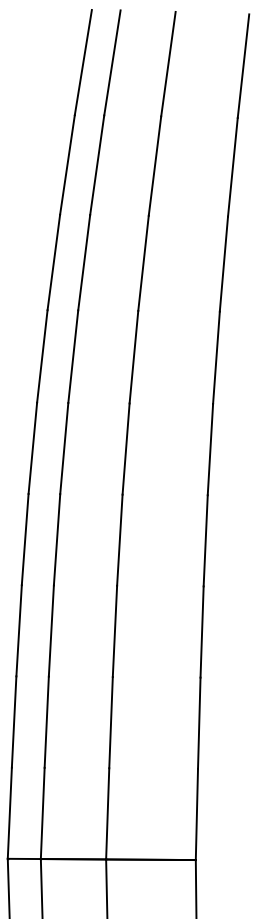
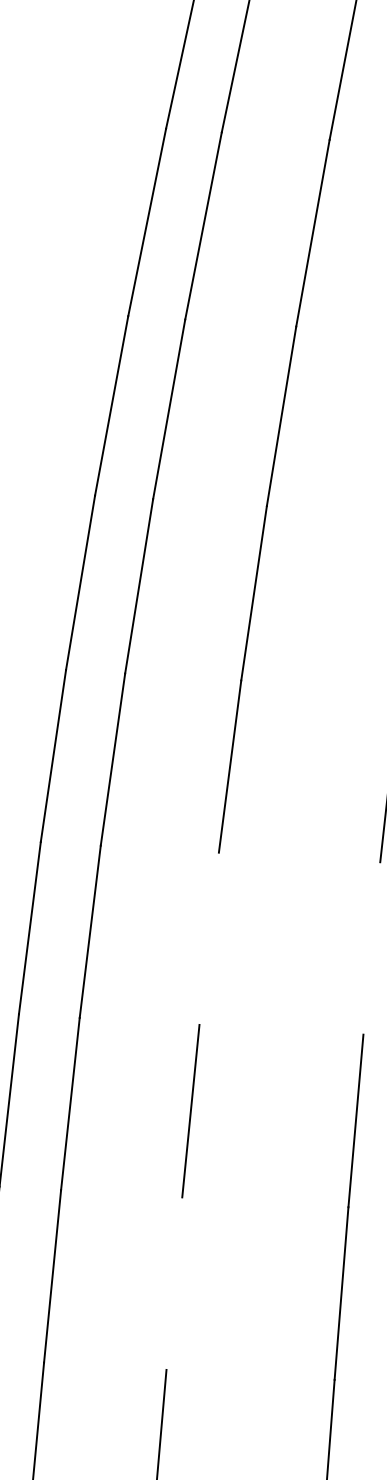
line: (119, 539) -> (208, 937), removed
line: (205, 540) -> (371, 947), removed
line: (110, 722) -> (173, 1283), removed

